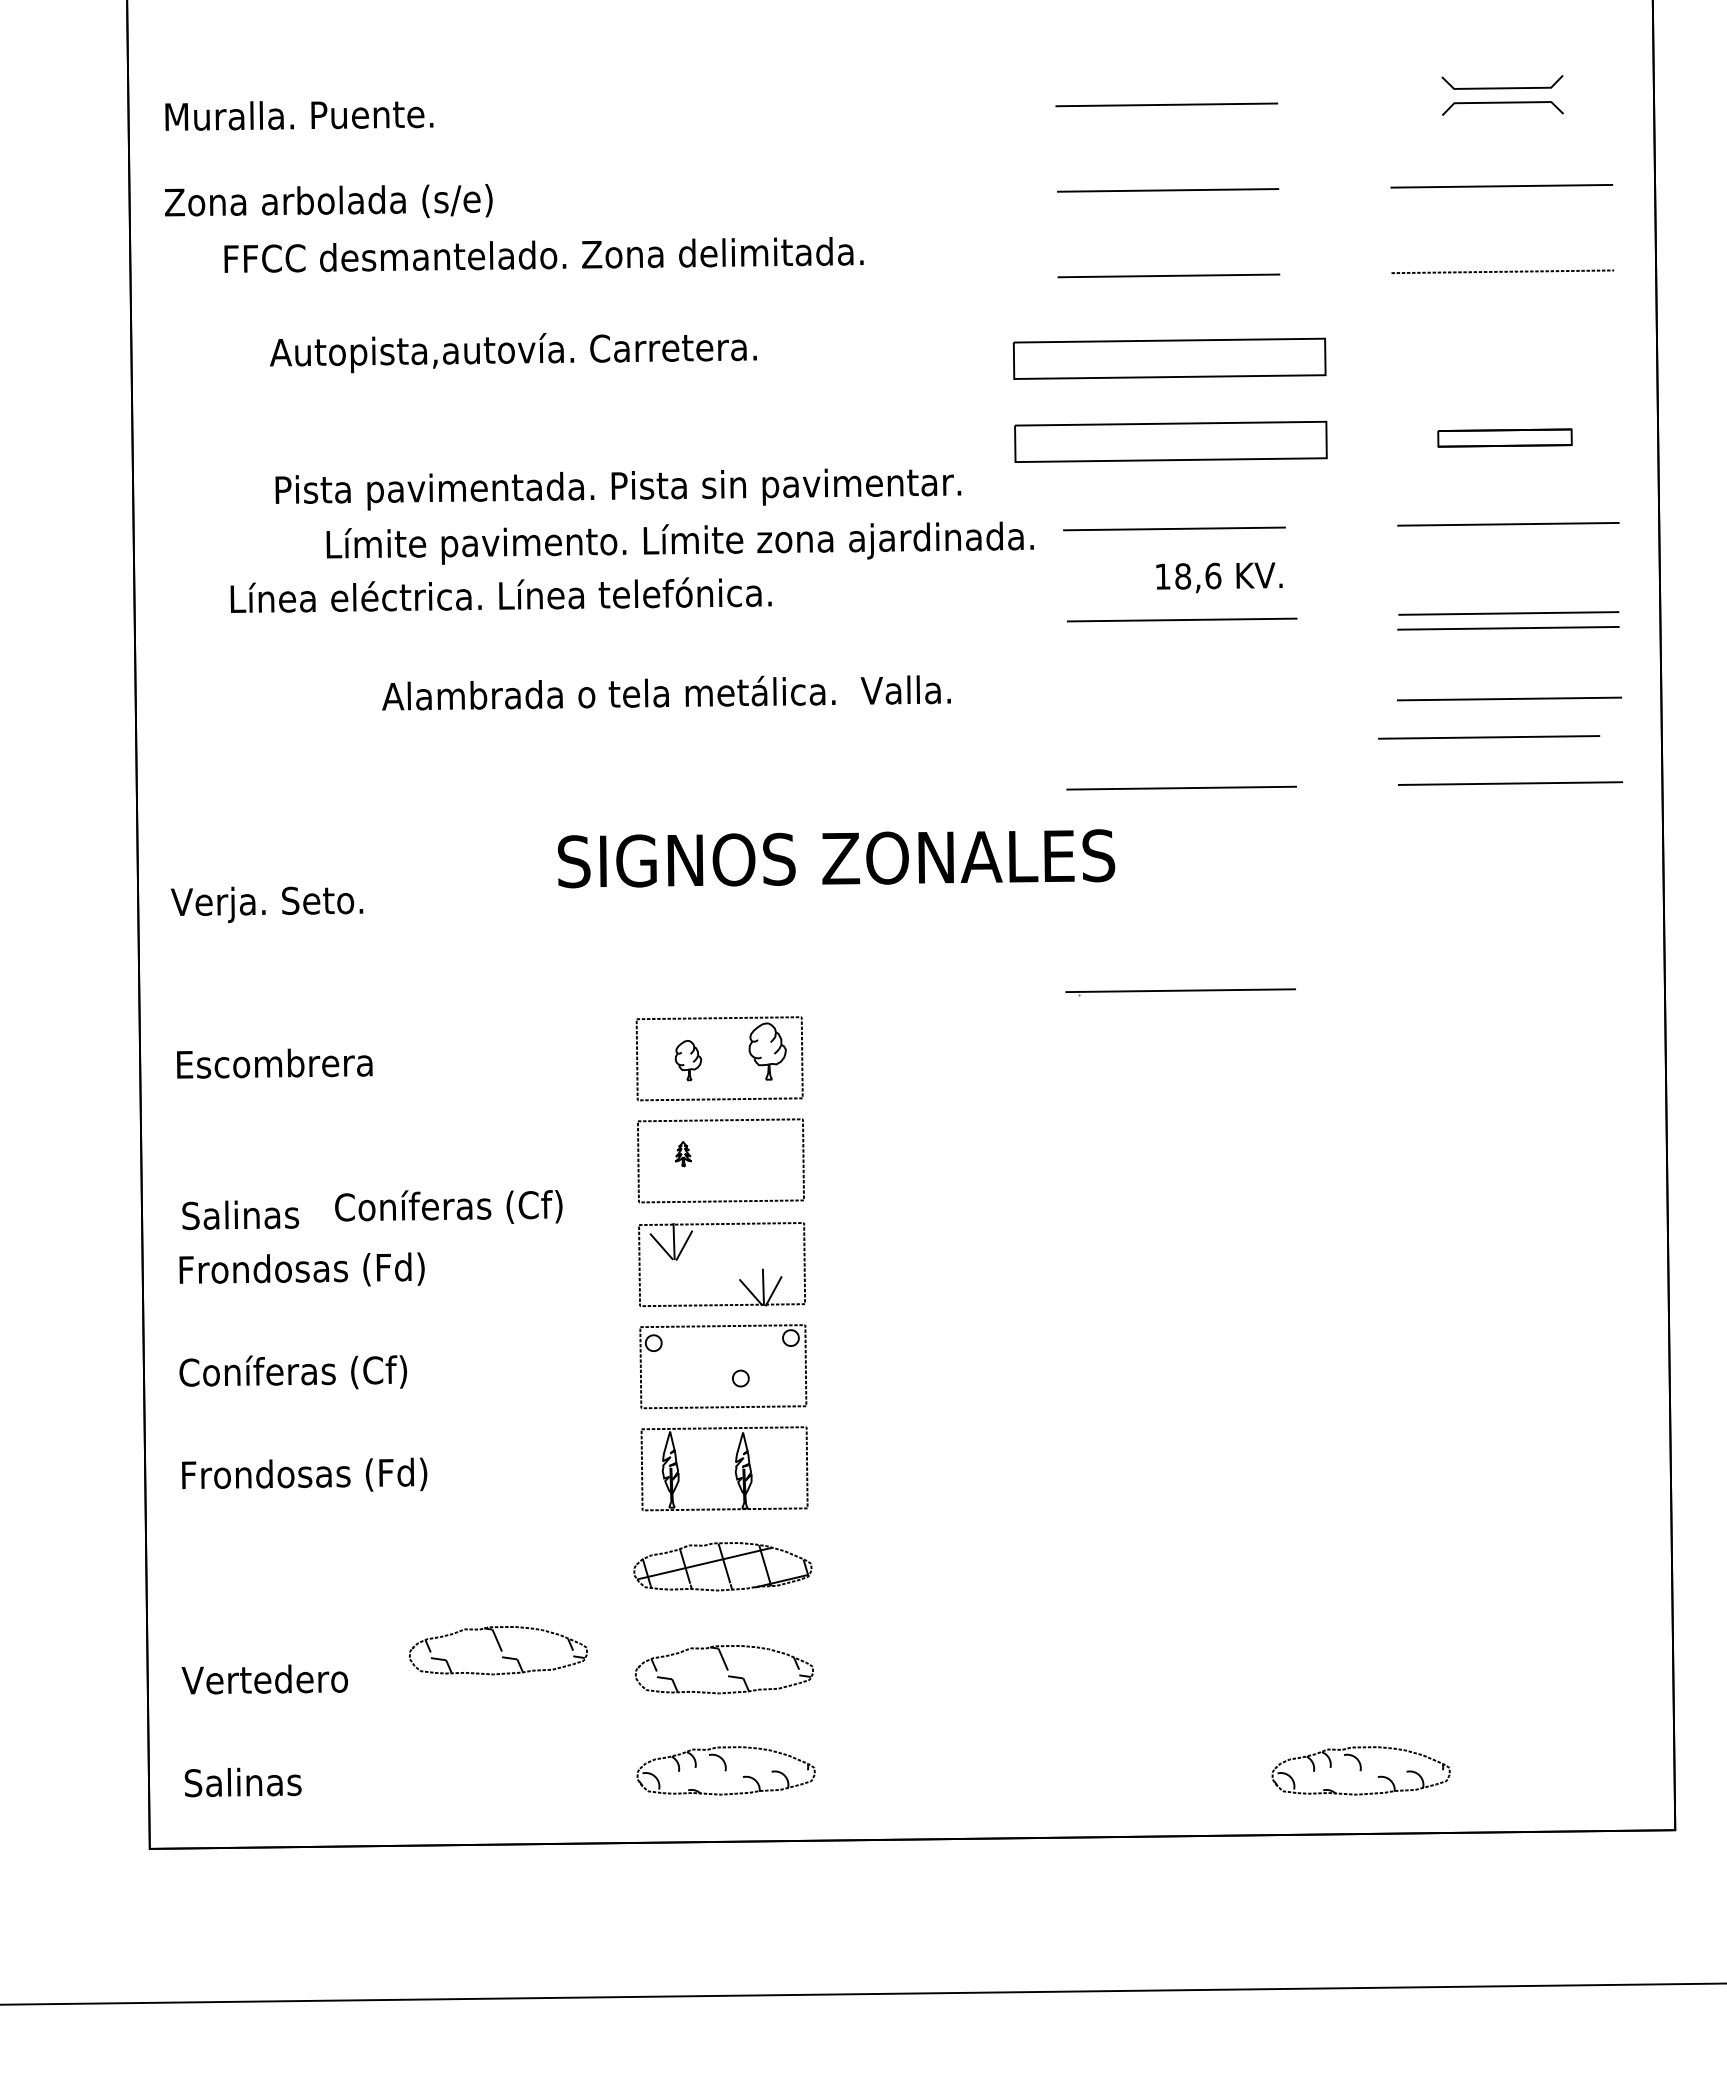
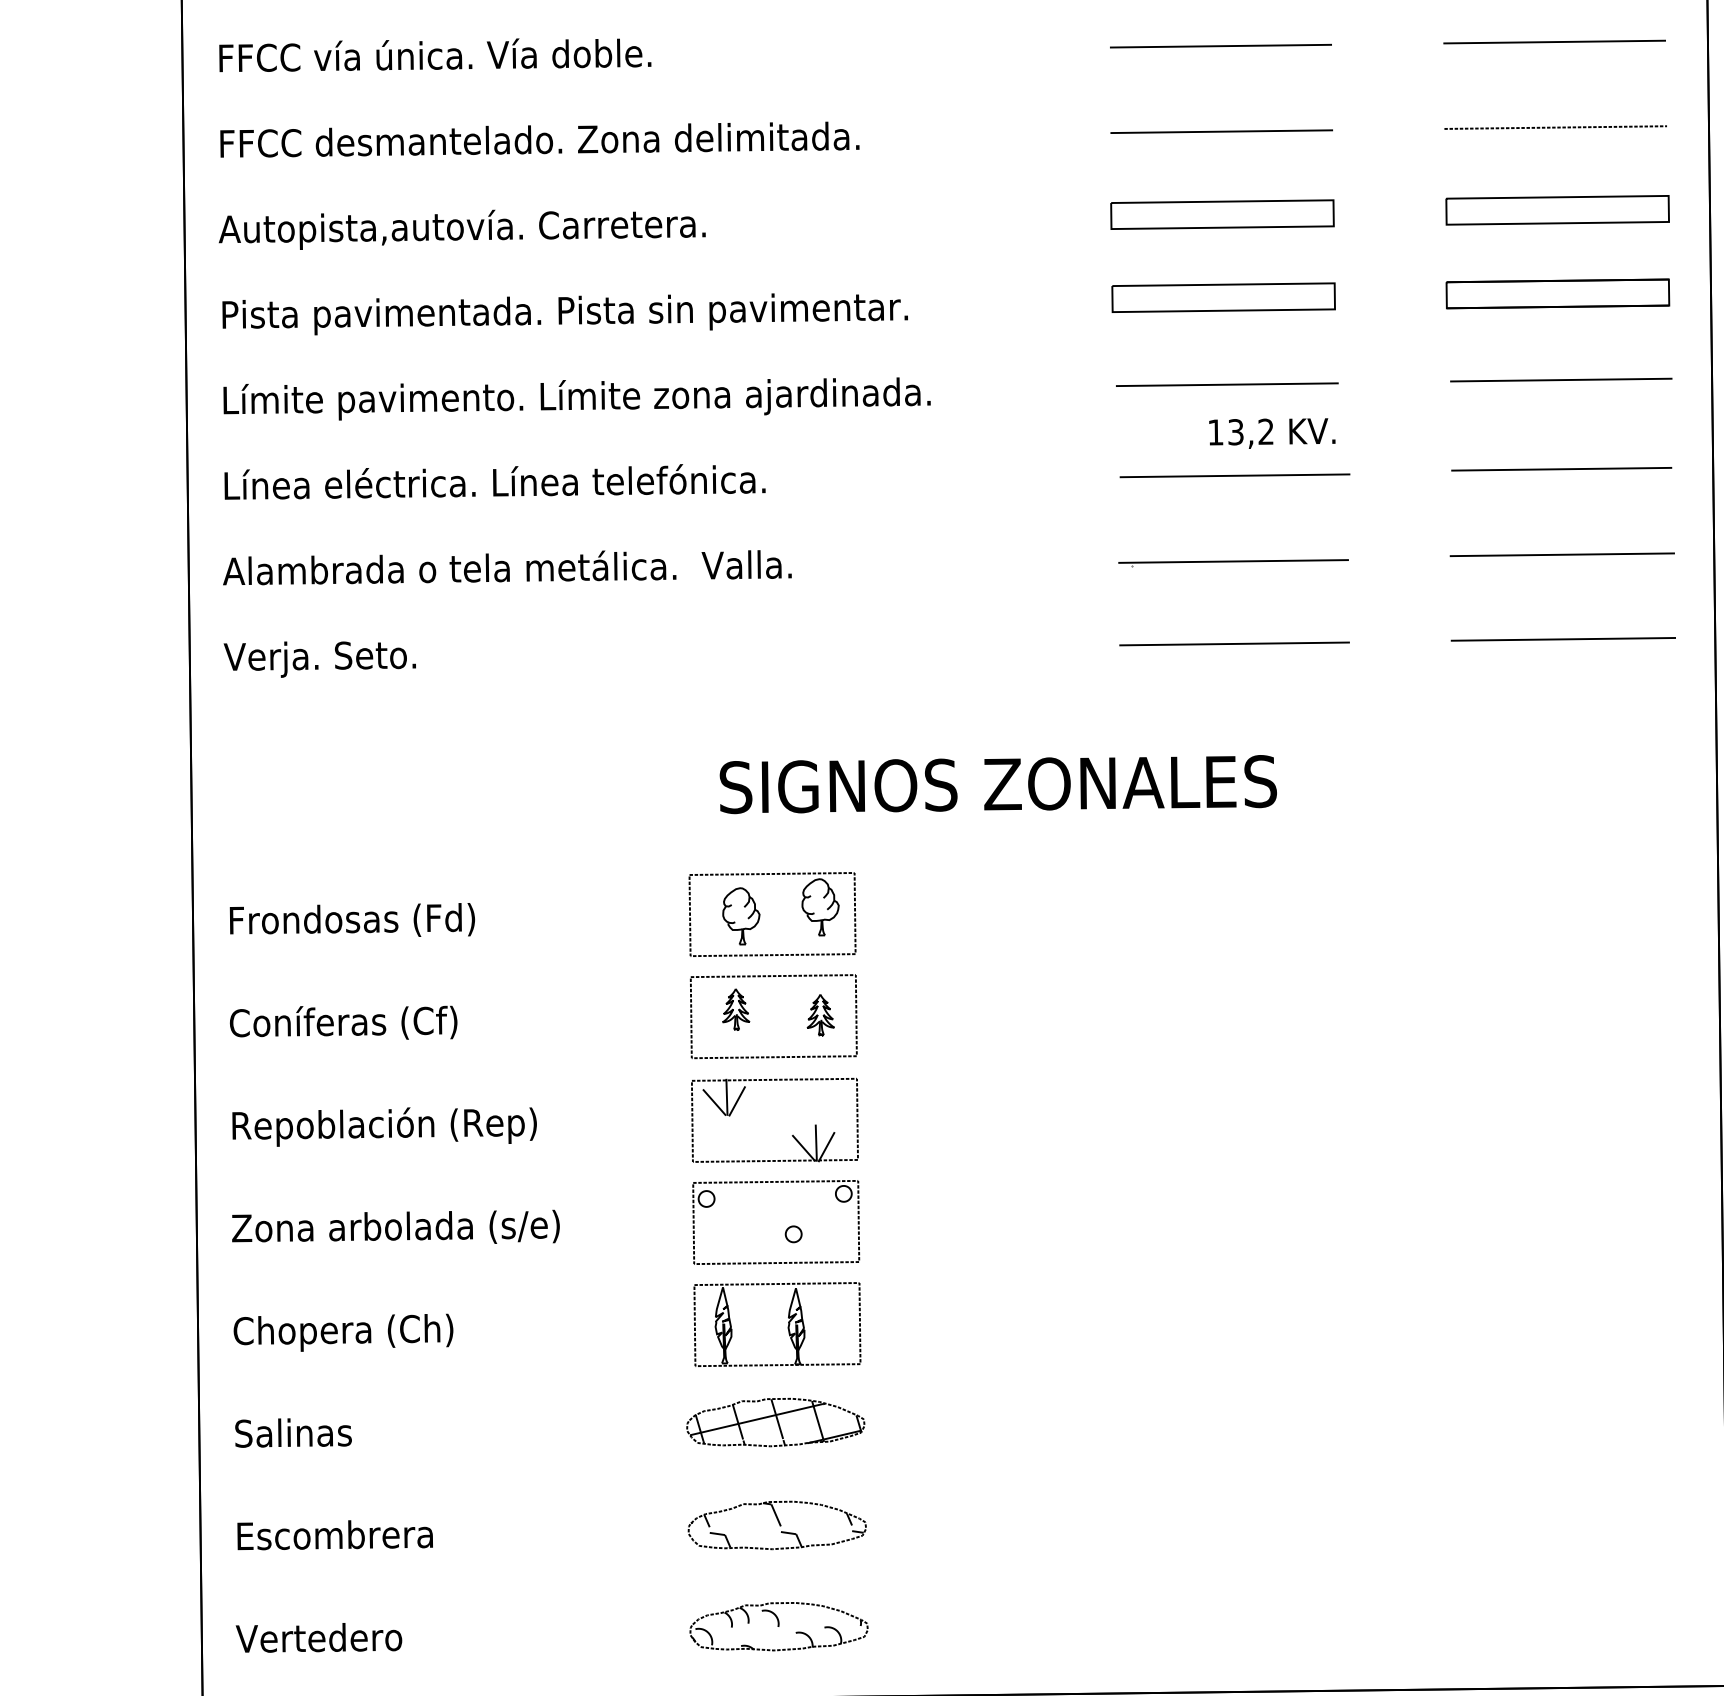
text: (381, 200) -> (434, 56), Zona arbolada (s/e) -> FFCC vía única. Vía doble.
text: (543, 254) -> (539, 139), moved
text: (513, 353) -> (462, 230), moved
part: (1504, 354) -> (1557, 210), added
part: (1169, 358) -> (1222, 214), size x0.71
part: (1504, 437) -> (1557, 293), size x1.67
part: (1170, 441) -> (1223, 297), size x0.71
text: (618, 489) -> (565, 314), moved
text: (679, 542) -> (576, 398), moved
text: (1198, 575) -> (1251, 431), 18,6 -> 13,2
text: (500, 594) -> (494, 481), moved
line: (1508, 628) -> (1561, 484), removed
text: (666, 692) -> (507, 567), moved
line: (1489, 737) -> (1542, 593), removed
text: (836, 858) -> (998, 784), moved
text: (267, 904) -> (320, 659), moved
part: (1180, 992) -> (1233, 563), moved
part: (688, 1060) -> (741, 916), size x1.43
text: (301, 1064) -> (354, 920), Escombrera -> Frondosas (Fd)
part: (683, 1153) -> (736, 1009), size x1.67
part: (767, 1159) -> (820, 1015), added
text: (448, 1206) -> (343, 1022), moved
text: (240, 1215) -> (293, 1433), moved
text: (333, 1270) -> (386, 1126), Frondosas (Fd) -> Repoblación (Rep)
text: (342, 1371) -> (395, 1227), Coníferas (Cf) -> Zona arbolada (s/e)
text: (303, 1476) -> (356, 1332), Frondosas (Fd) -> Chopera (Ch)
part: (498, 1650) -> (551, 1506), removed
text: (280, 1679) -> (333, 1535), Vertedero -> Escombrera
part: (1360, 1770) -> (1413, 1626), removed
text: (266, 1782) -> (319, 1638), Salinas -> Vertedero

